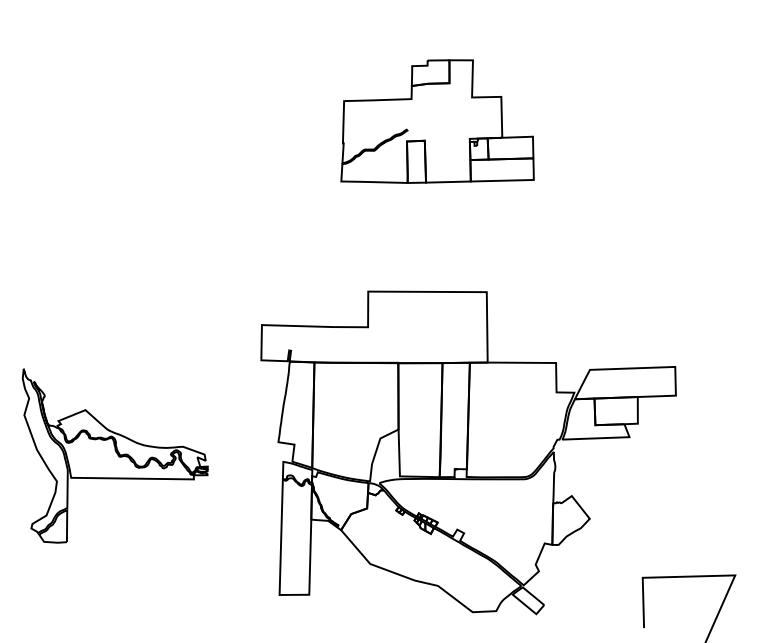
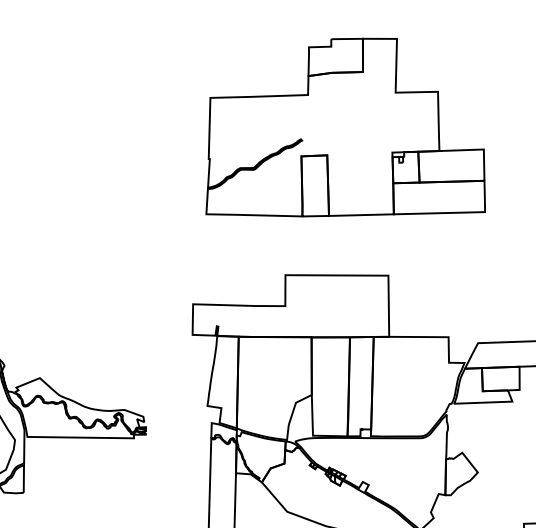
part: (437, 121) -> (345, 127), size x1.67

